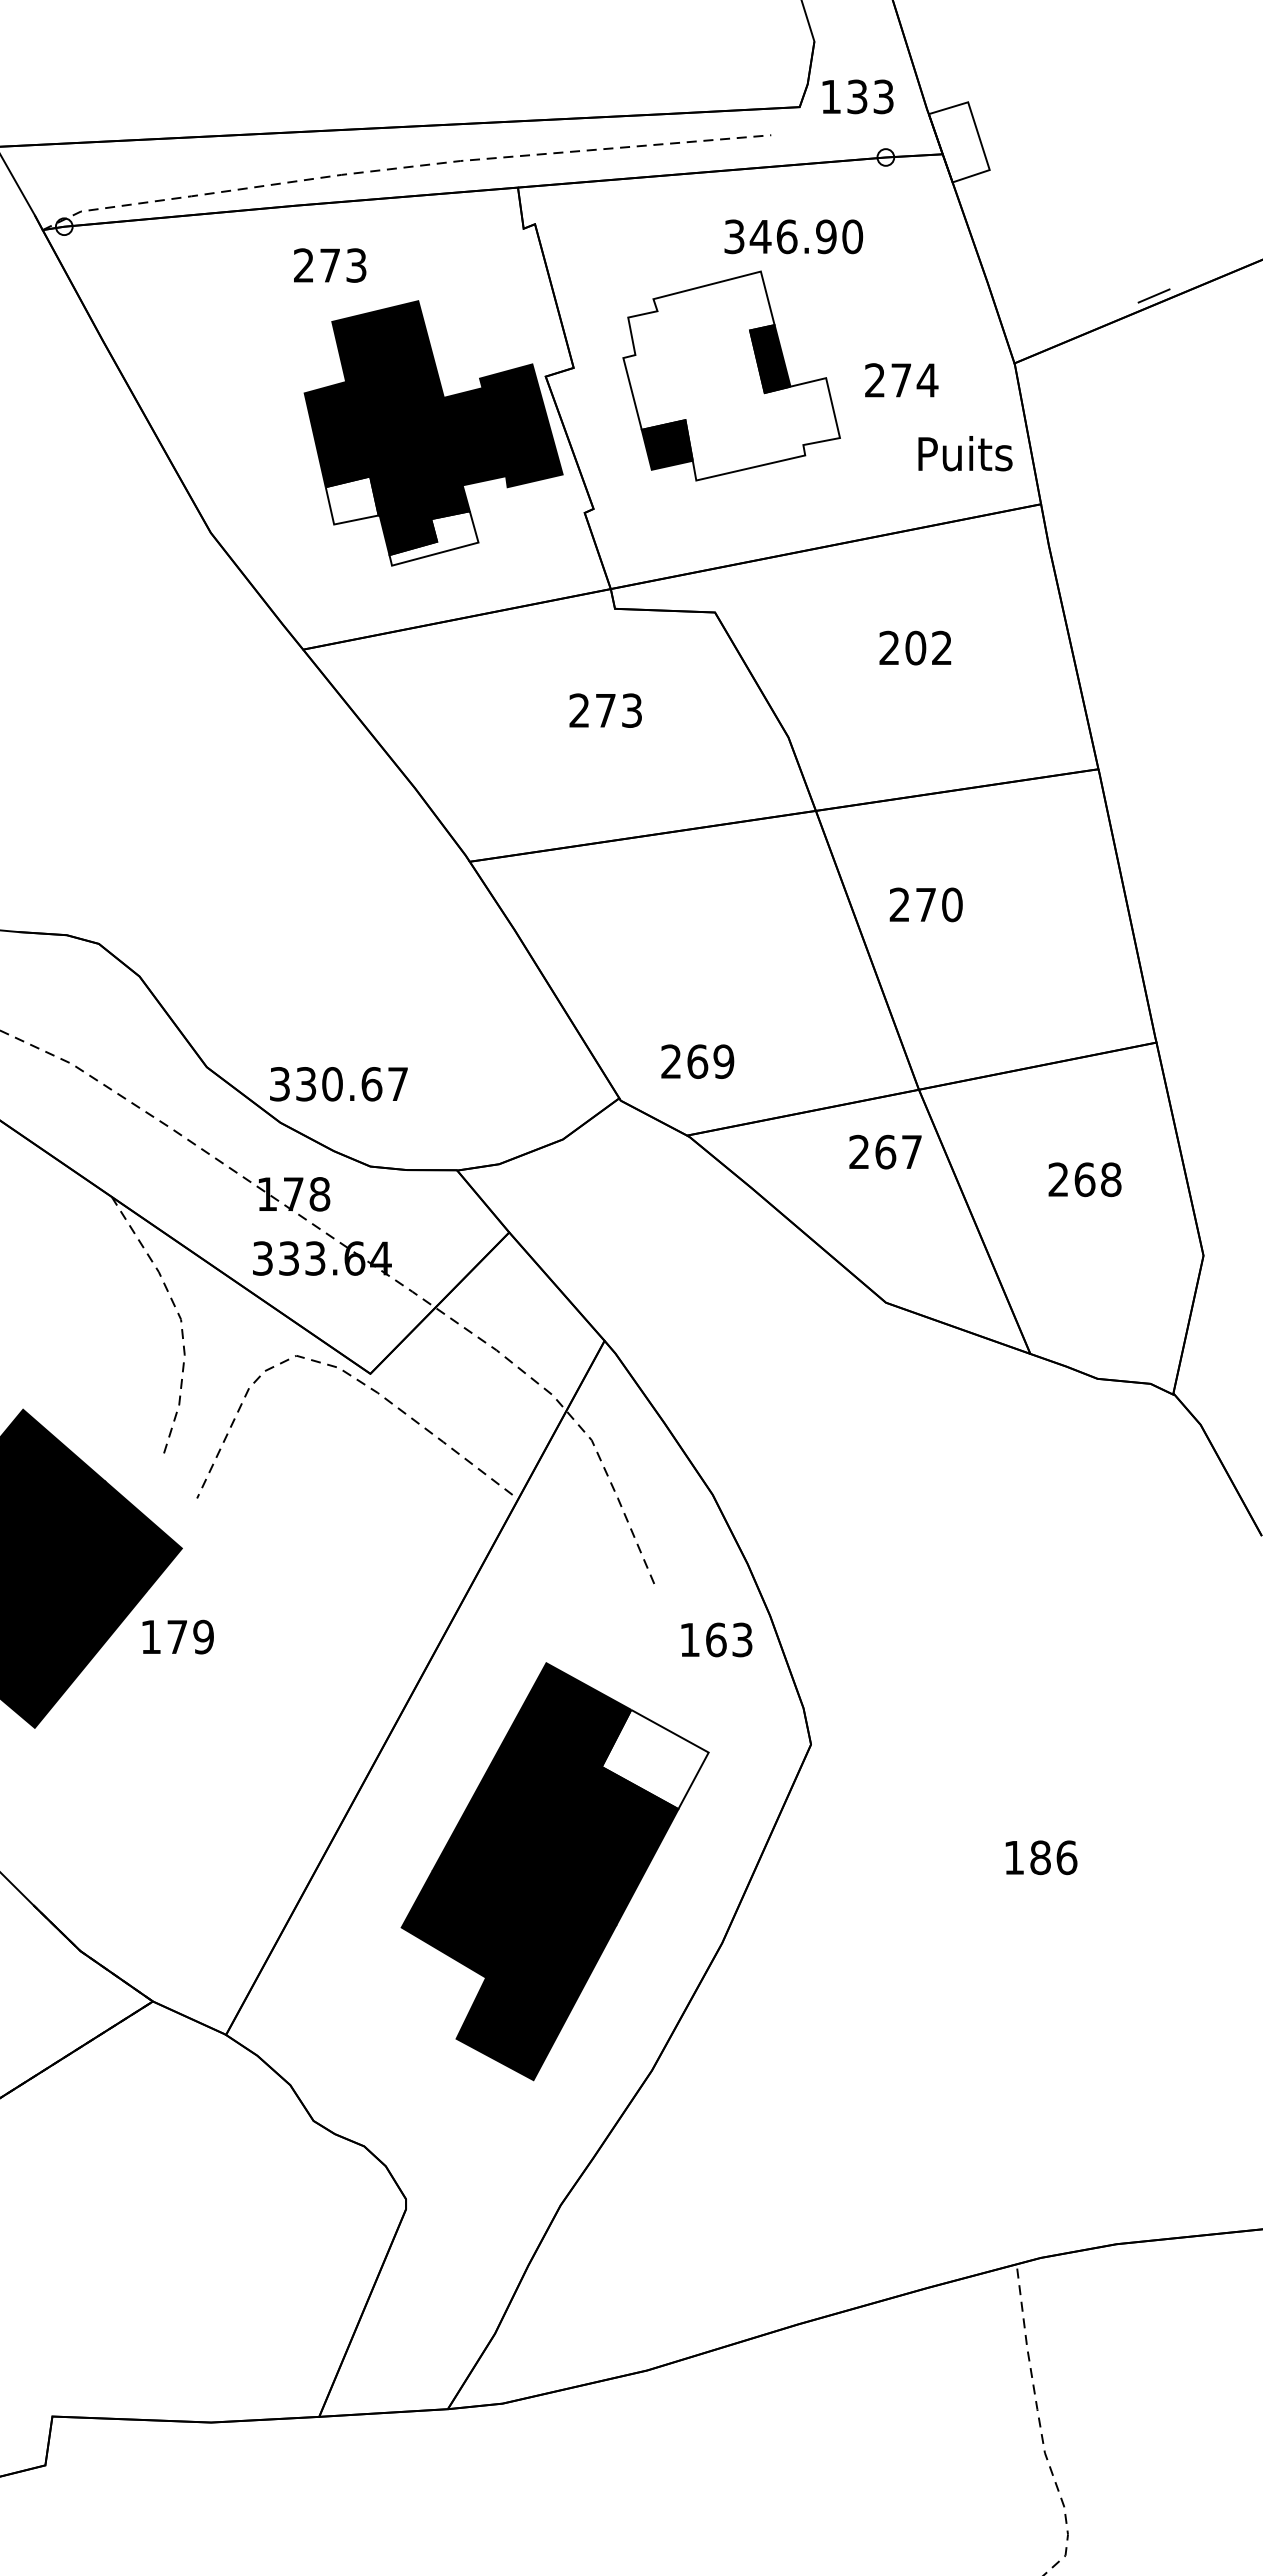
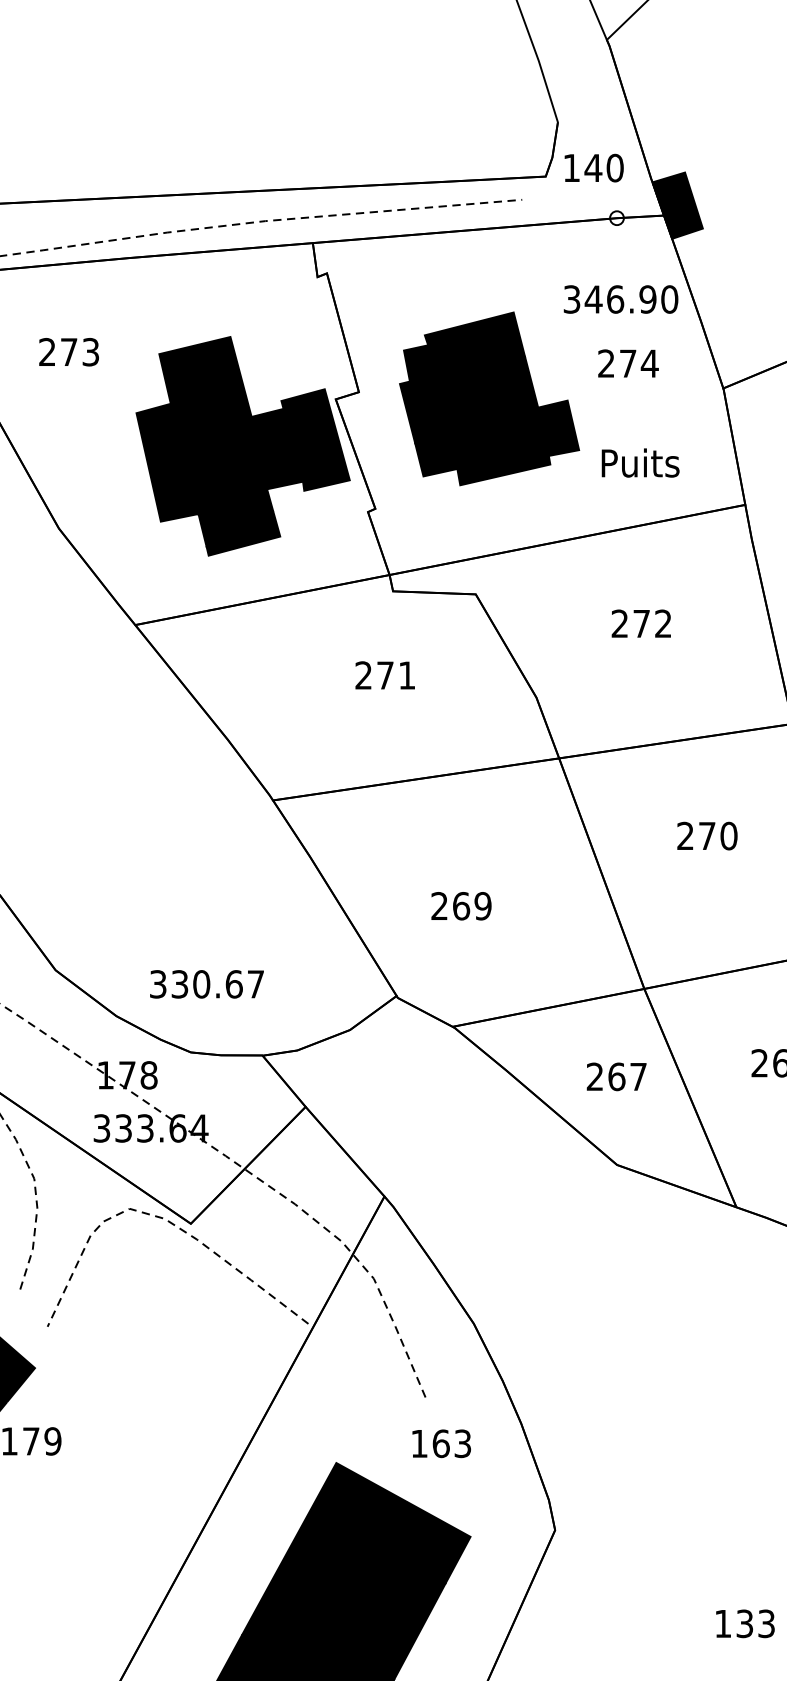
text: (870, 96) -> (604, 167), 133 -> 140
fill: (958, 142) -> (677, 205), added
text: (793, 236) -> (620, 299), moved
text: (330, 265) -> (69, 352), moved
fill: (731, 375) -> (489, 398), added
text: (901, 380) -> (628, 363), moved
text: (965, 453) -> (640, 462), moved
fill: (351, 500) -> (175, 501), added
fill: (433, 538) -> (243, 533), added
text: (915, 647) -> (641, 623), 202 -> 272
text: (631, 710) -> (406, 675), 273 -> 271
text: (925, 904) -> (706, 835), moved
text: (697, 1061) -> (461, 906), moved
text: (338, 1084) -> (206, 984), moved
text: (885, 1151) -> (616, 1076), moved
text: (716, 1639) -> (441, 1443), moved
fill: (654, 1759) -> (425, 1542), added
text: (1053, 1857) -> (755, 1623), 186 -> 133

